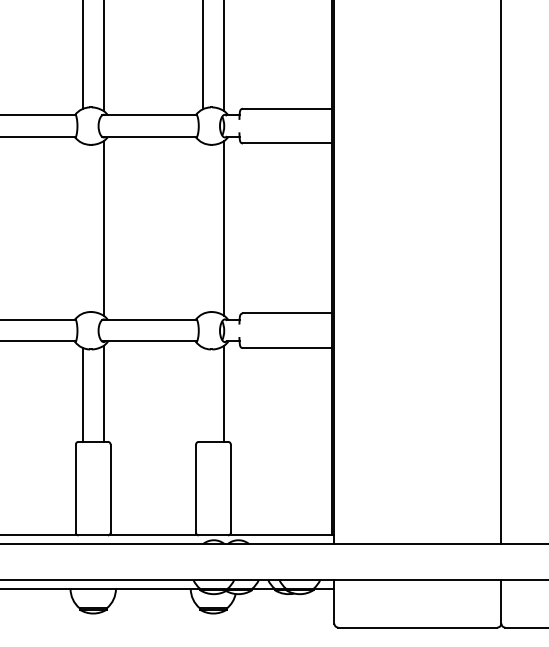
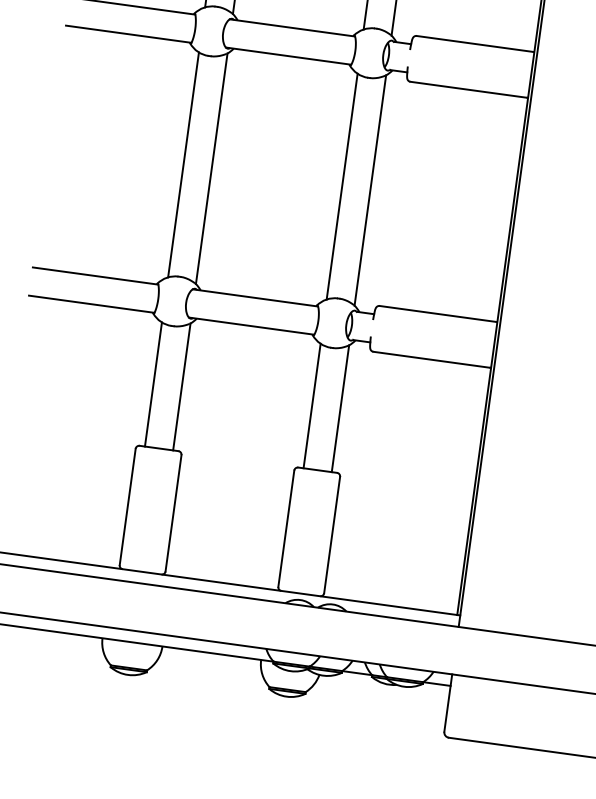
line: (202, 227) -> (341, 185), added
line: (82, 228) -> (183, 164), added
line: (202, 394) -> (311, 405), added

